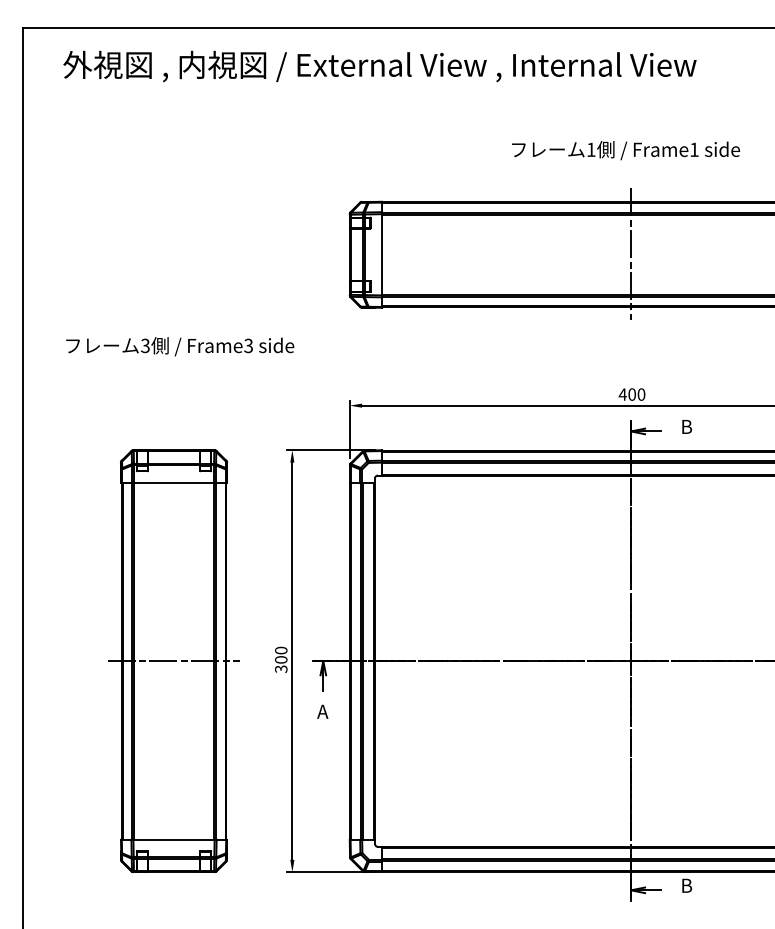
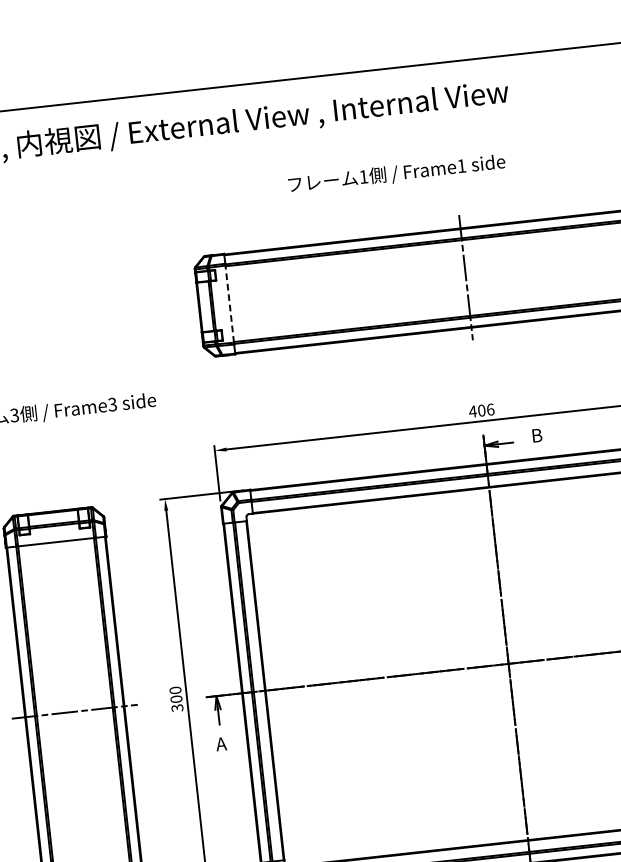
text: (625, 150) -> (396, 174), moved
line: (382, 254) -> (230, 303), solid -> dashed
text: (641, 394) -> (490, 409), 400 -> 406

